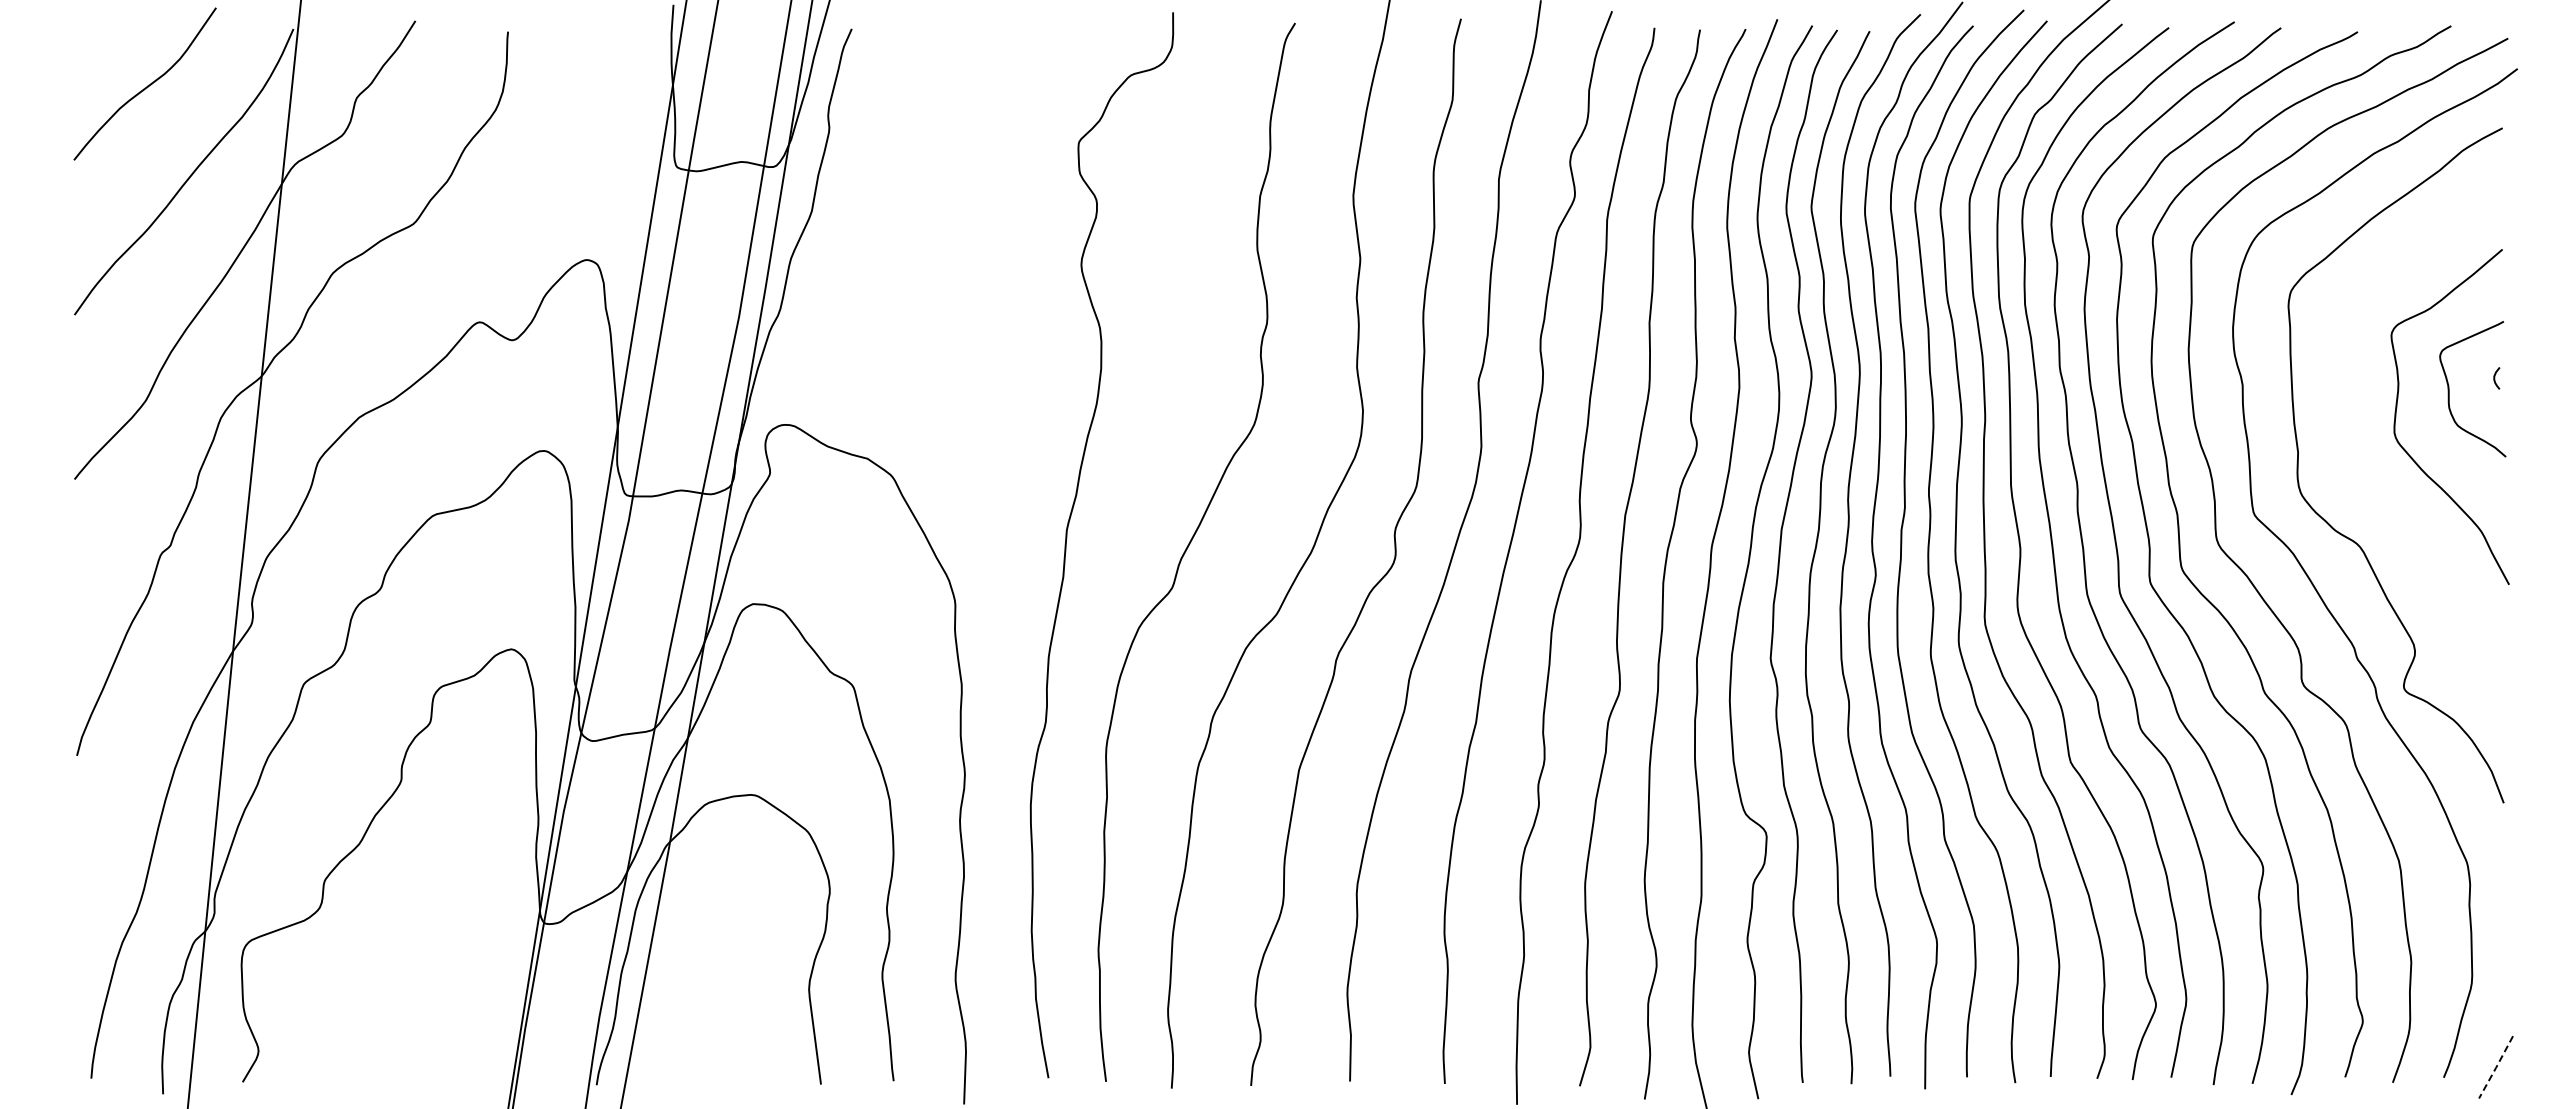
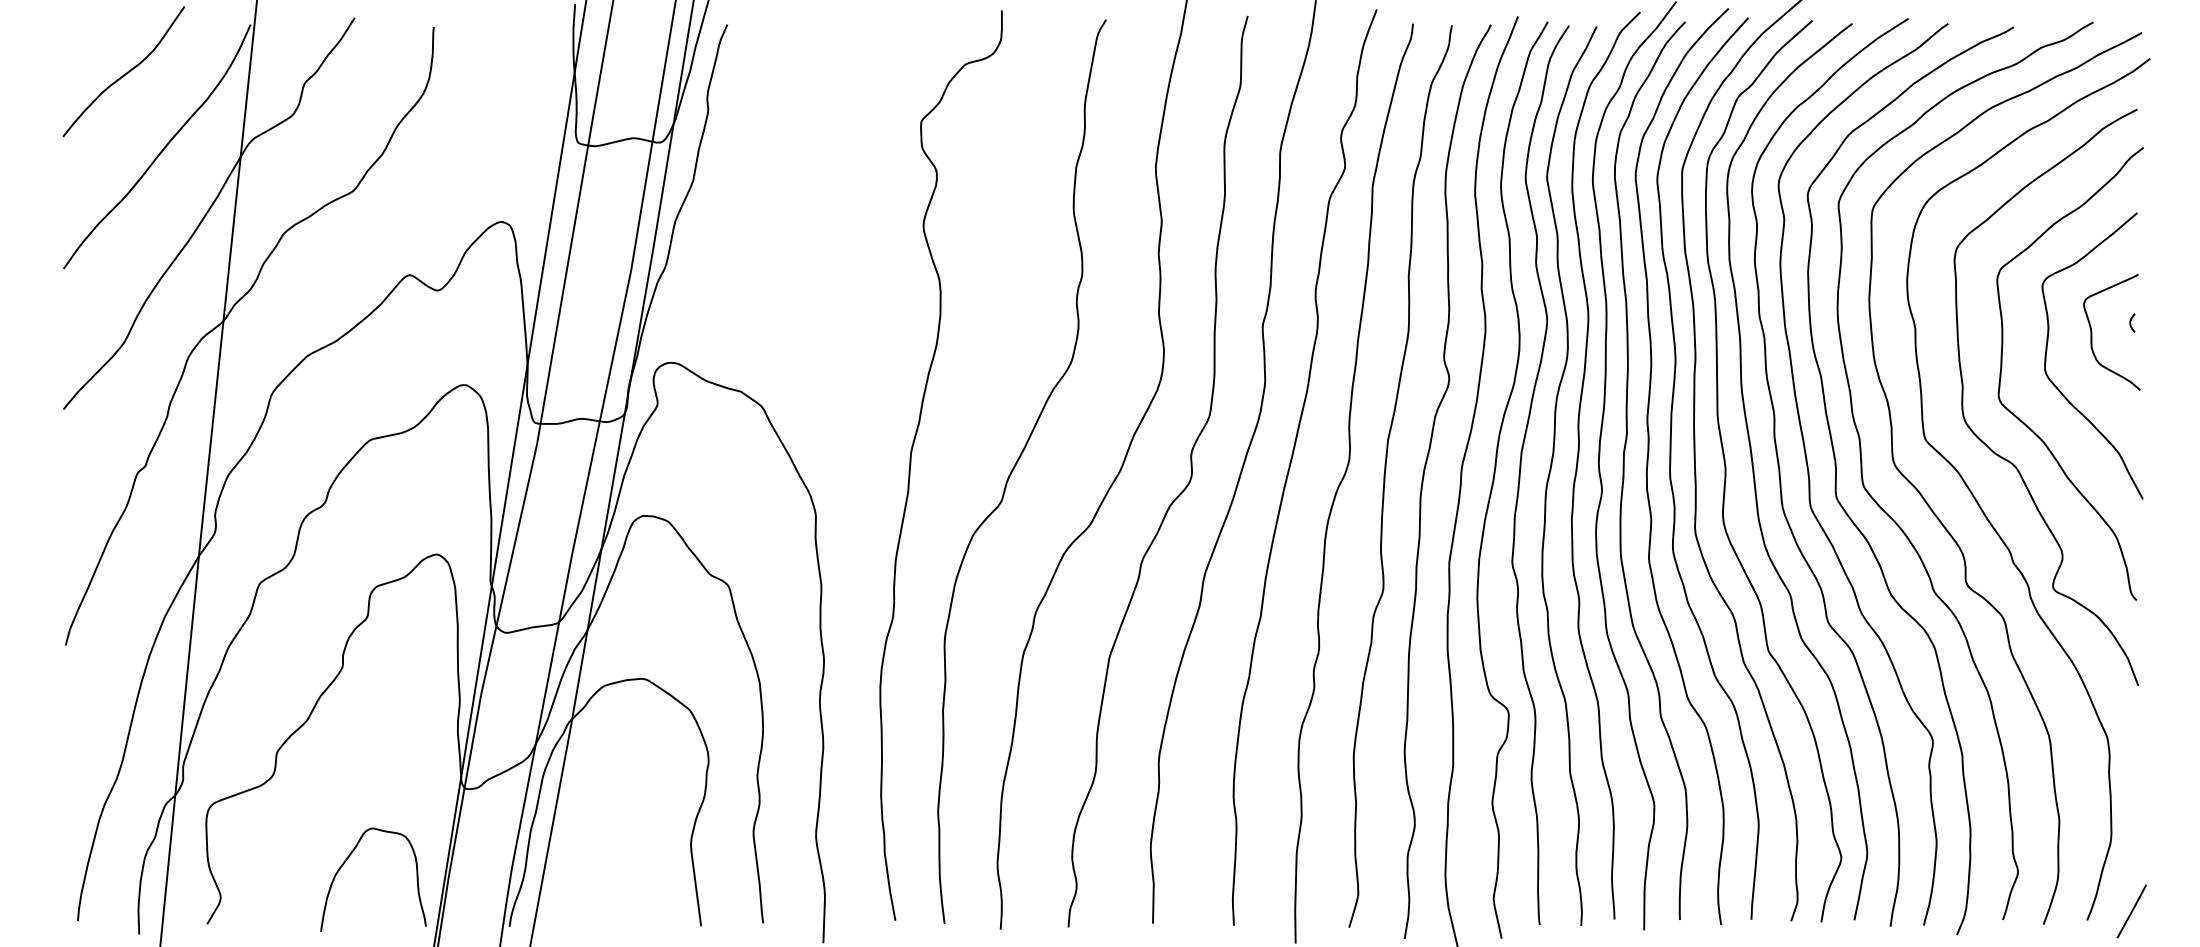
curve: (2373, 497) -> (2027, 424), added
curve: (406, 1007) -> (347, 860), added
line: (2495, 1068) -> (2131, 912), dashed -> solid

